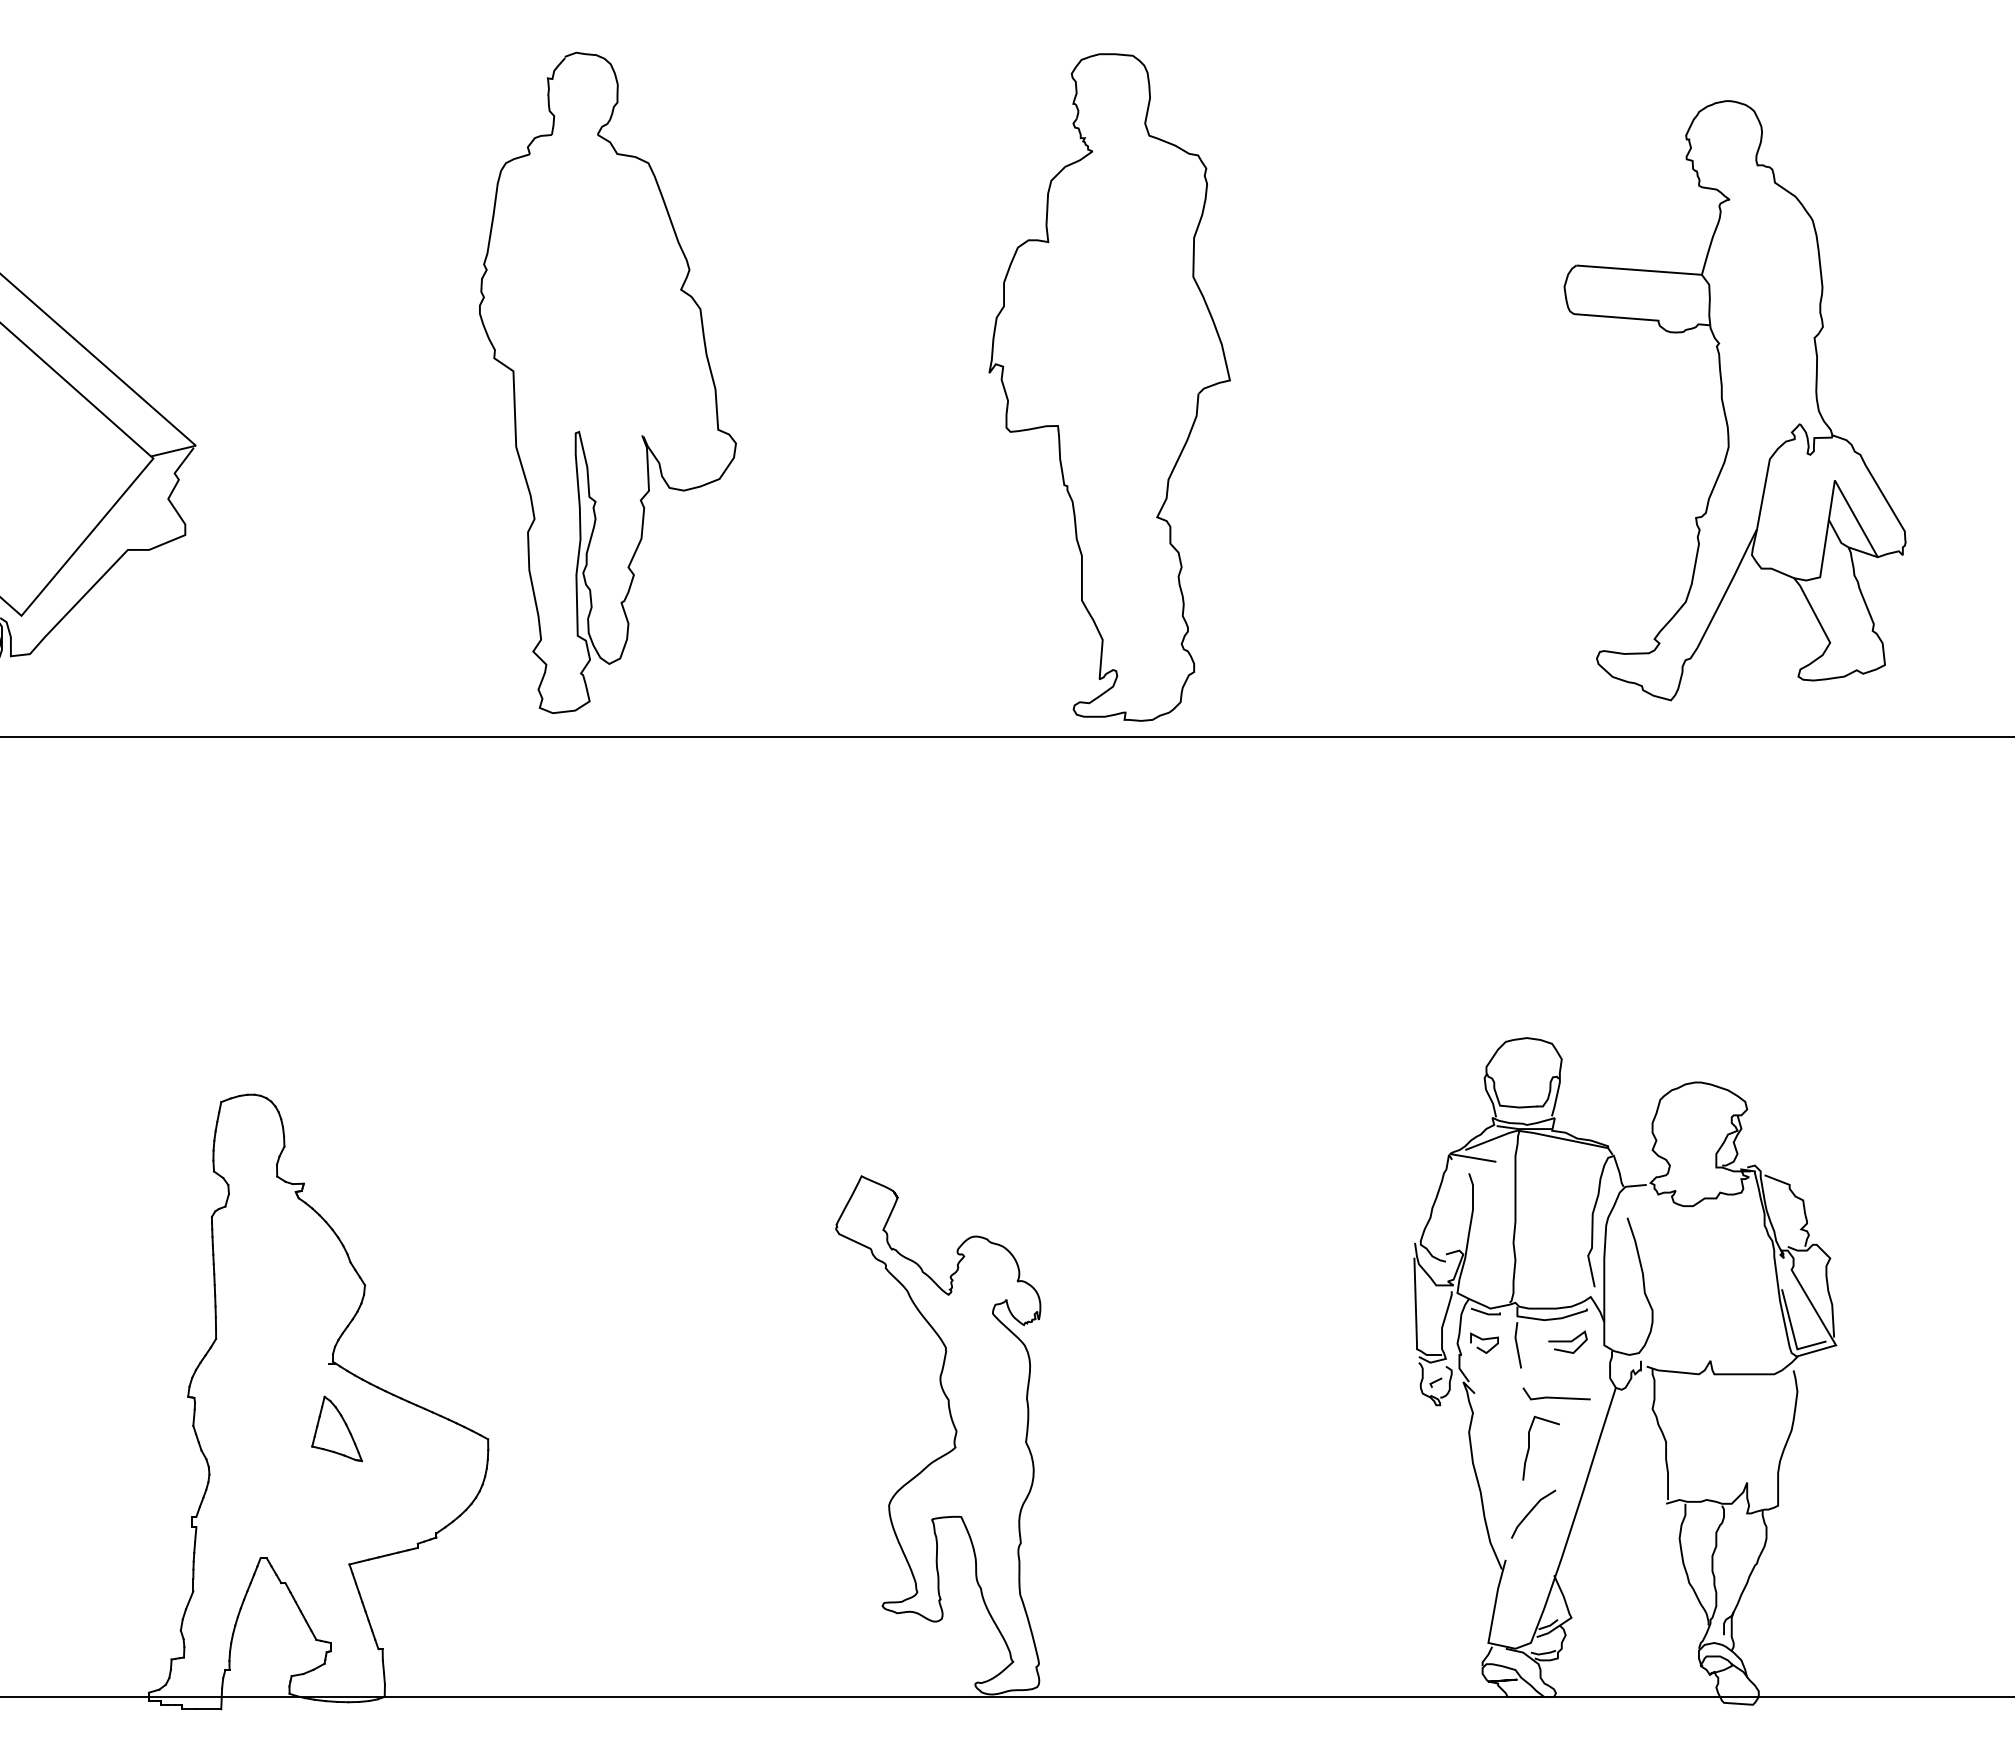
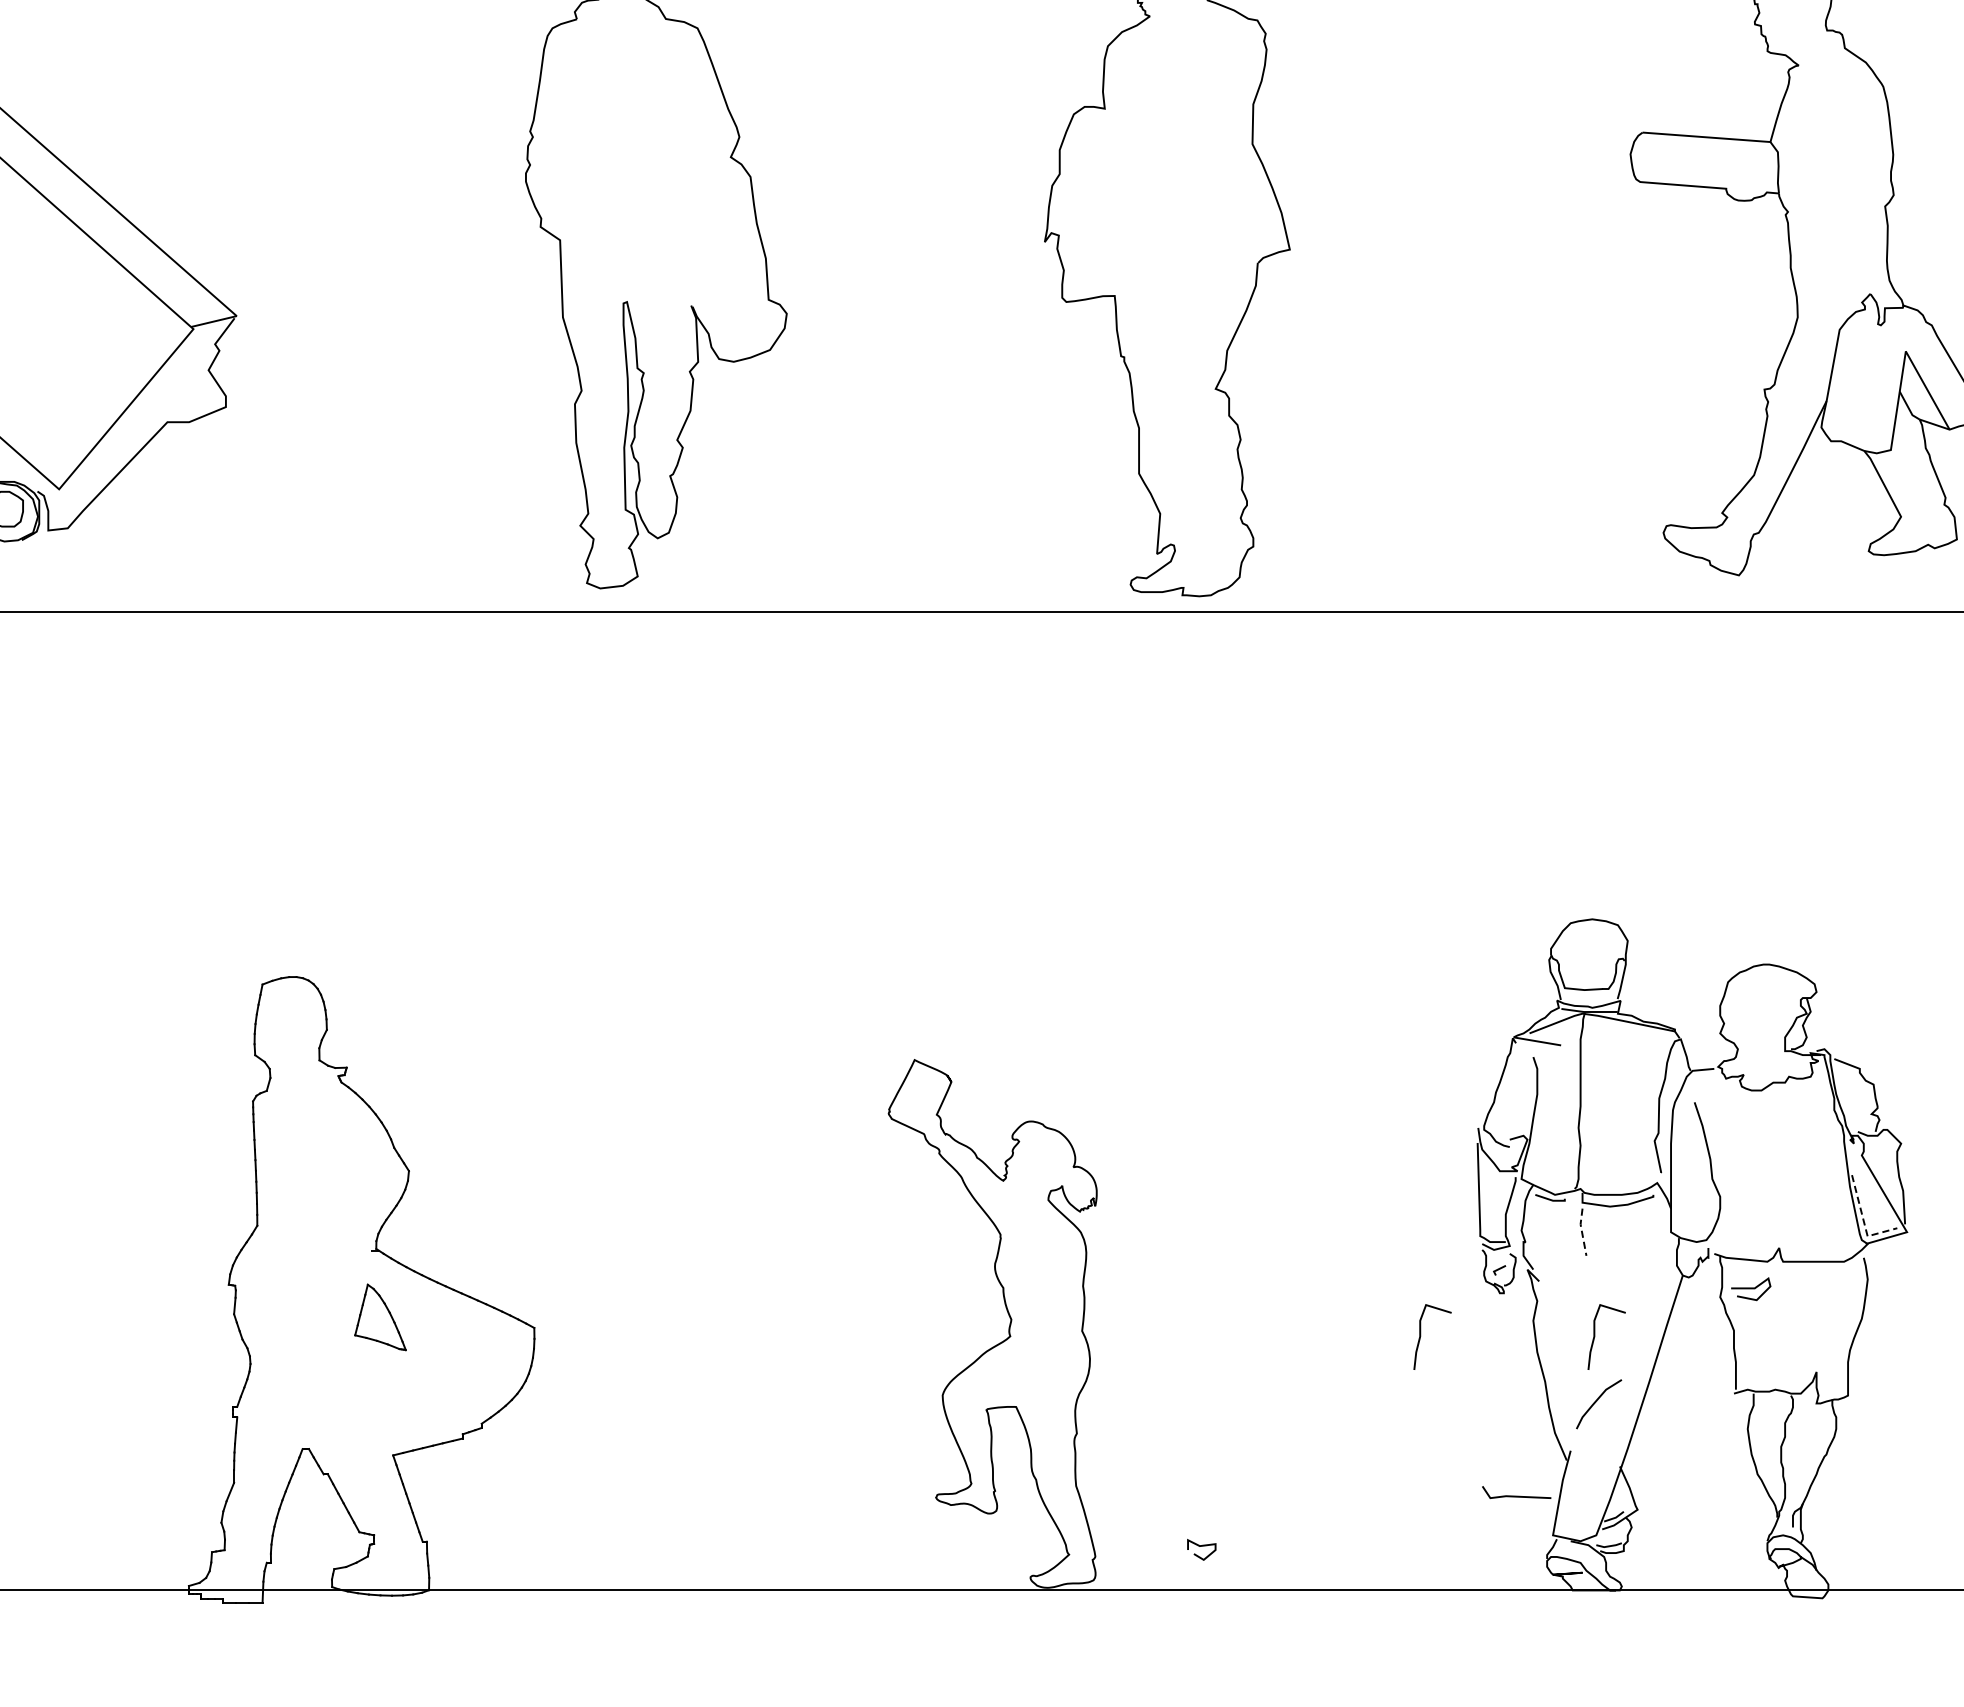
line: (1793, 1334) -> (1863, 1221), solid -> dashed
curve: (1484, 1340) -> (1201, 1547), moved
curve: (1567, 1341) -> (1750, 1288), moved
line: (1516, 1345) -> (1581, 1232), solid -> dashed
line: (1556, 1397) -> (1516, 1496), moved
curve: (1358, 1447) -> (1420, 1336), added

